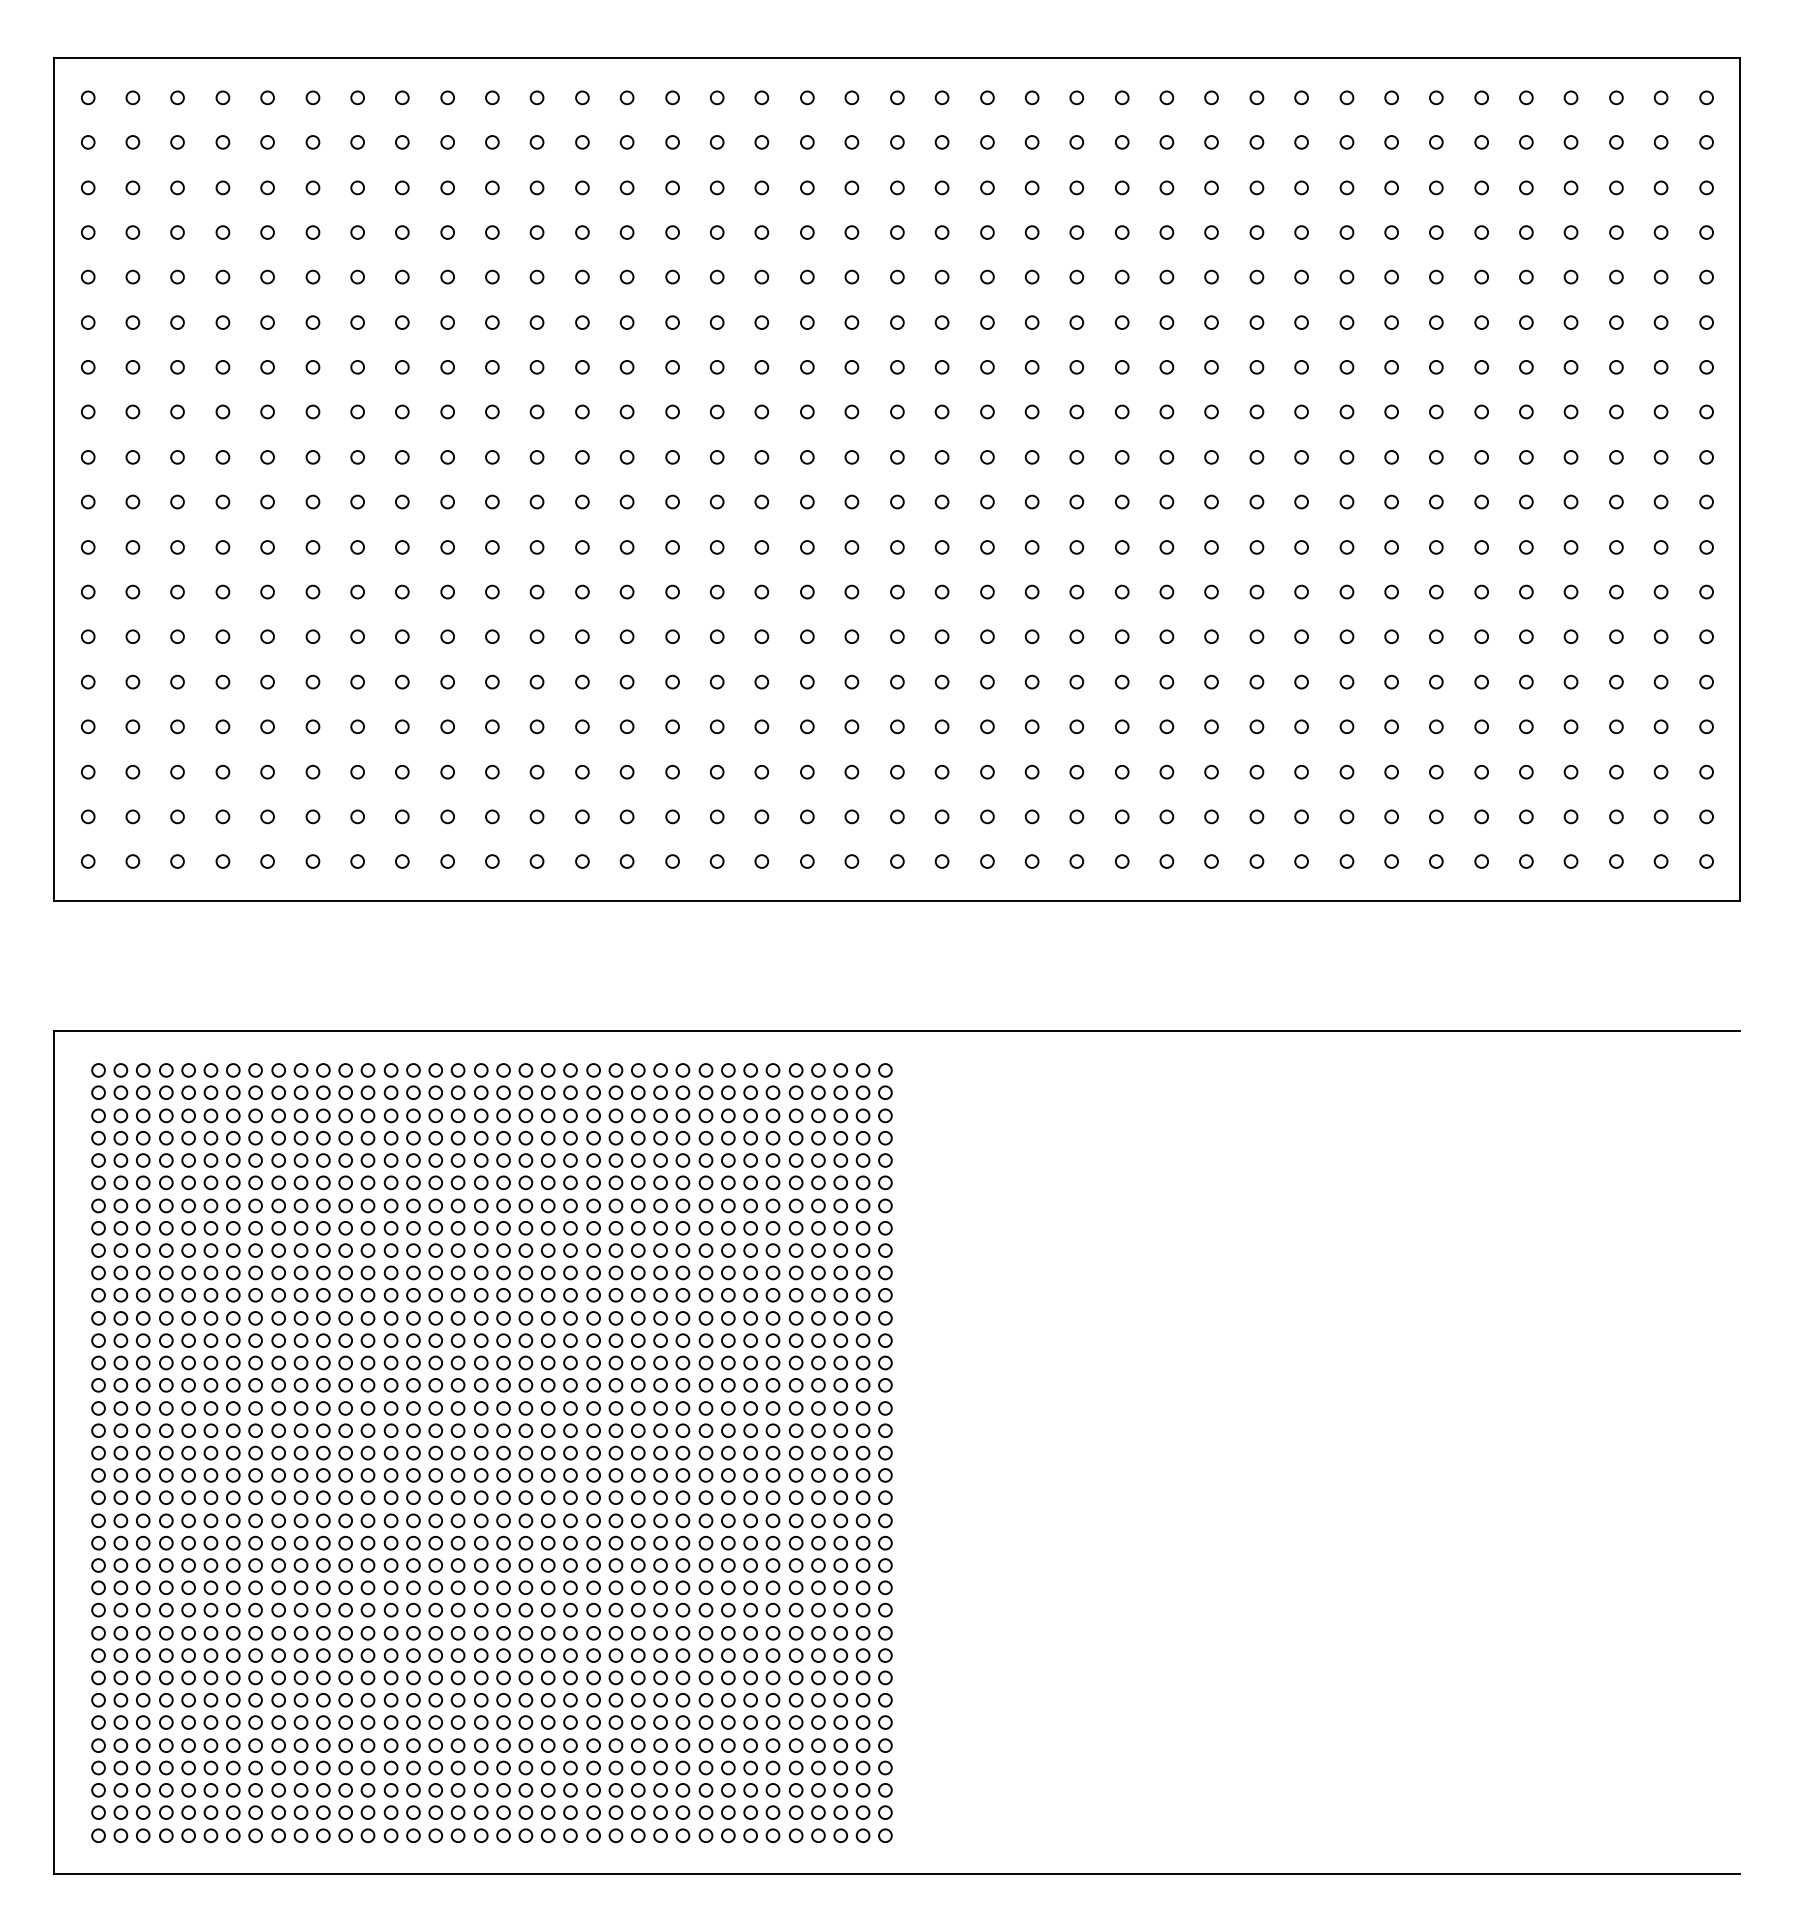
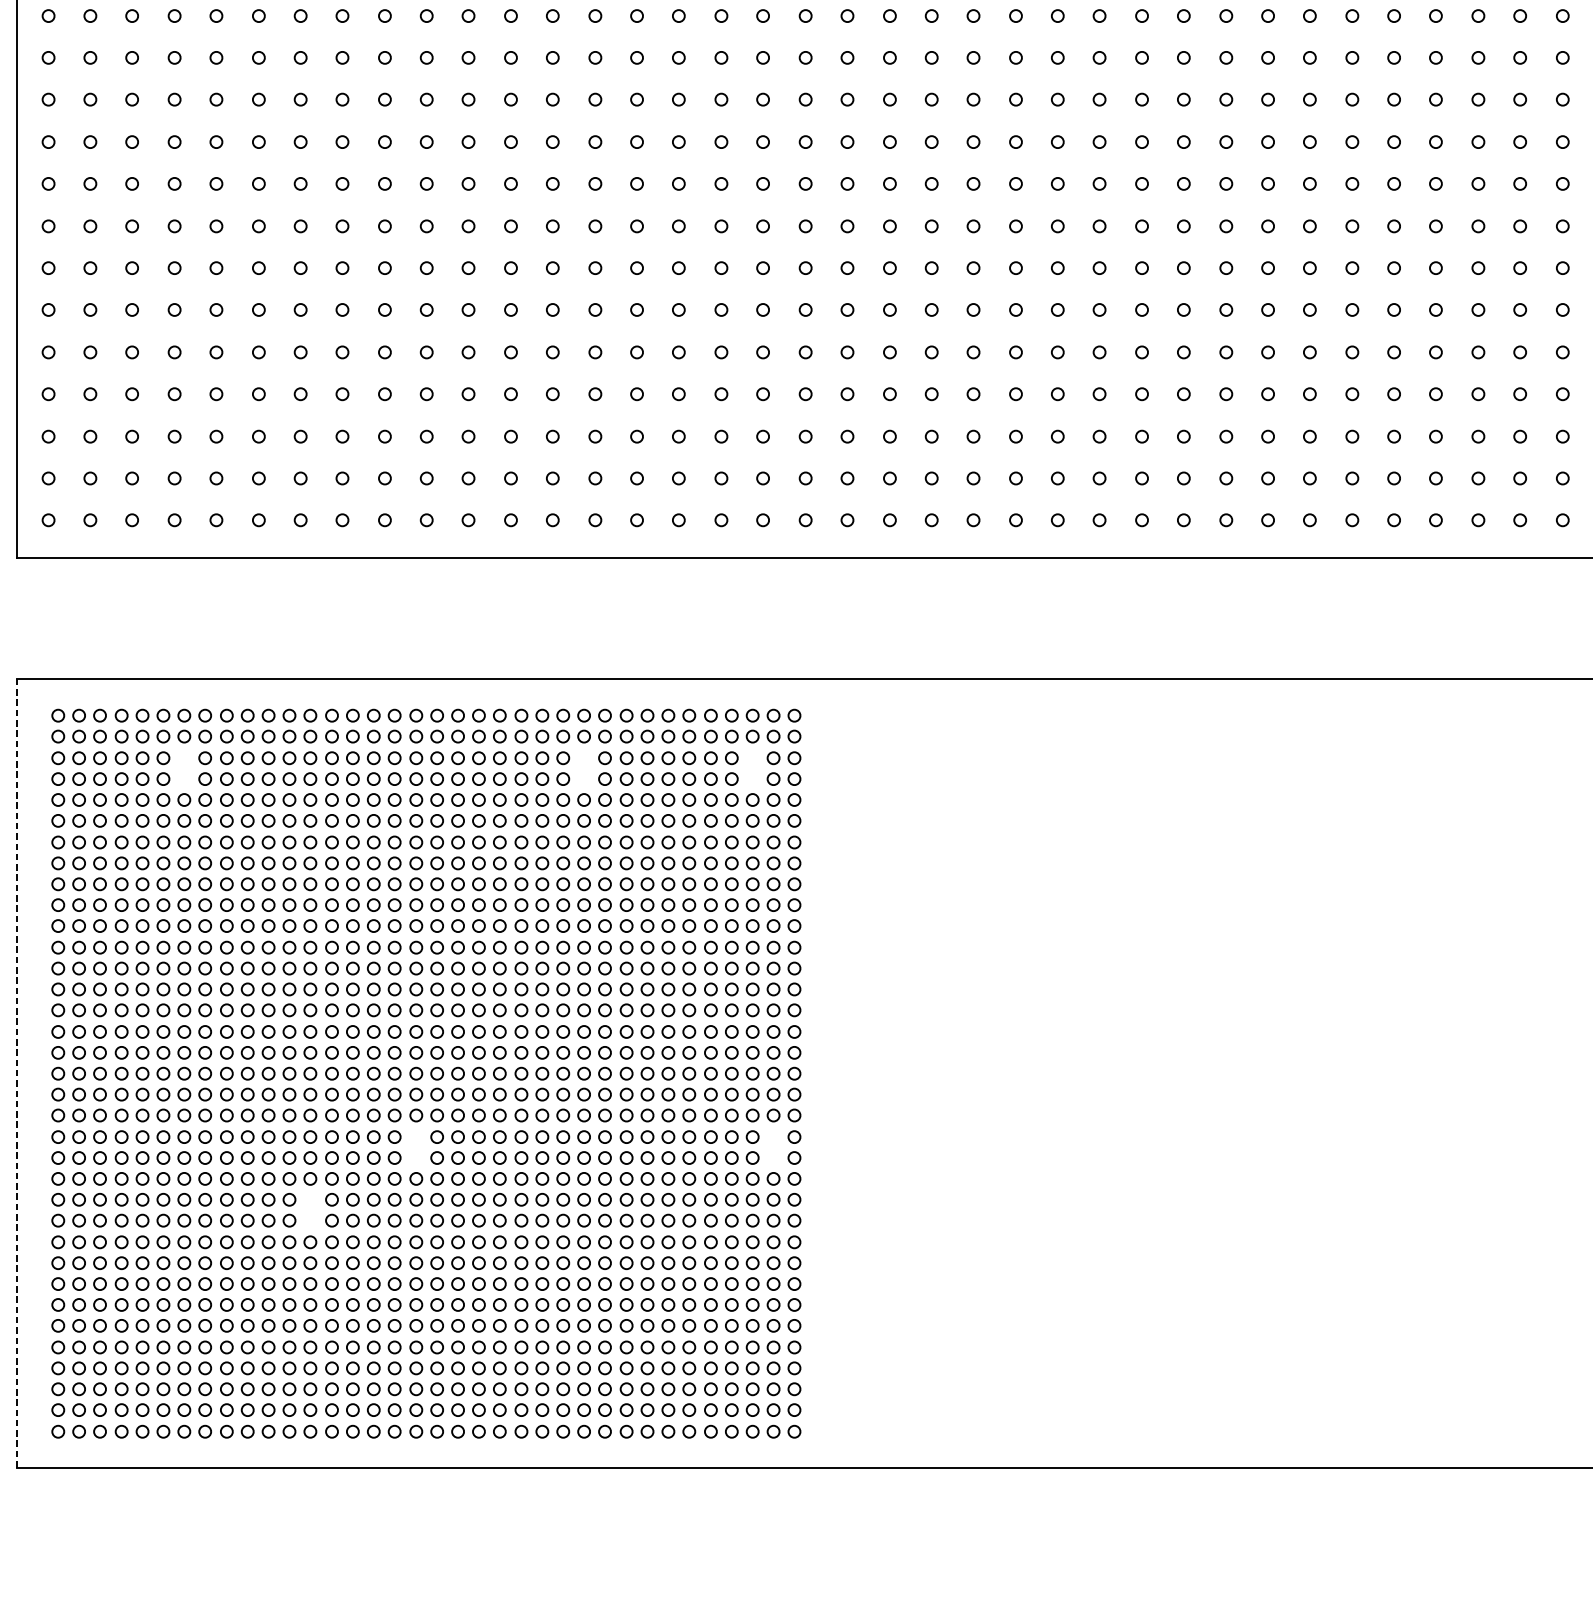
part: (233, 1126) -> (184, 768), removed
part: (660, 1126) -> (584, 768), removed
part: (840, 1126) -> (752, 768), removed
line: (53, 1452) -> (16, 1073), solid -> dashed
part: (481, 1531) -> (416, 1147), removed
part: (862, 1531) -> (773, 1147), removed
part: (367, 1598) -> (309, 1209), removed

